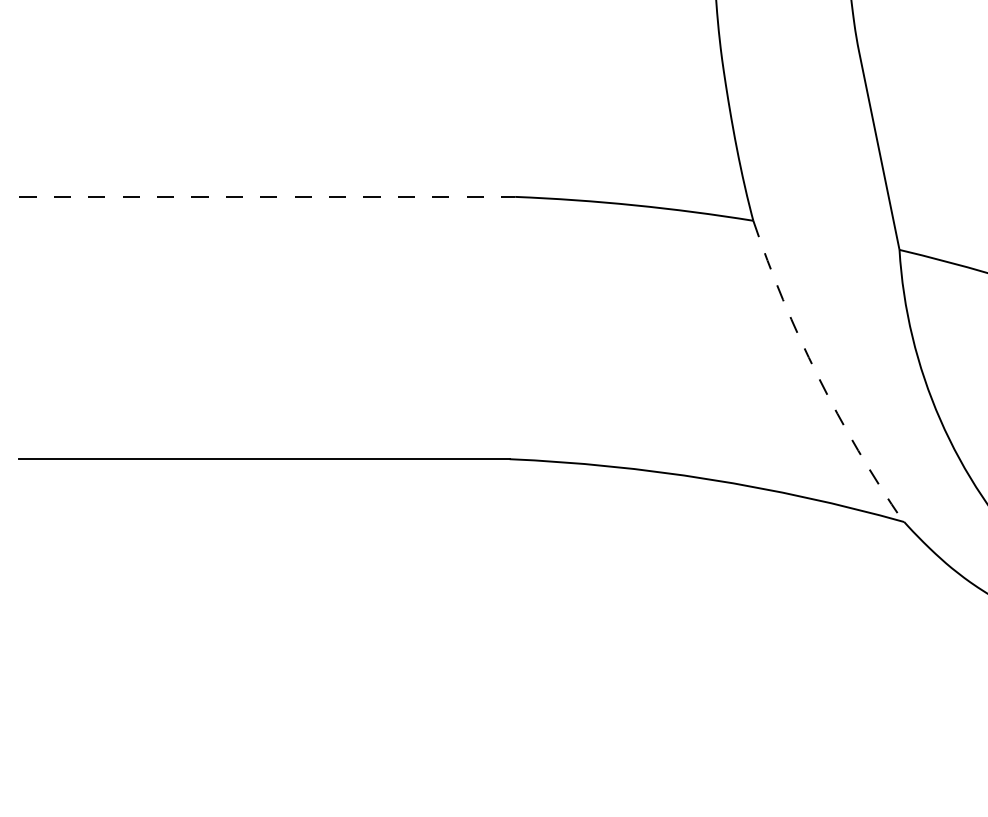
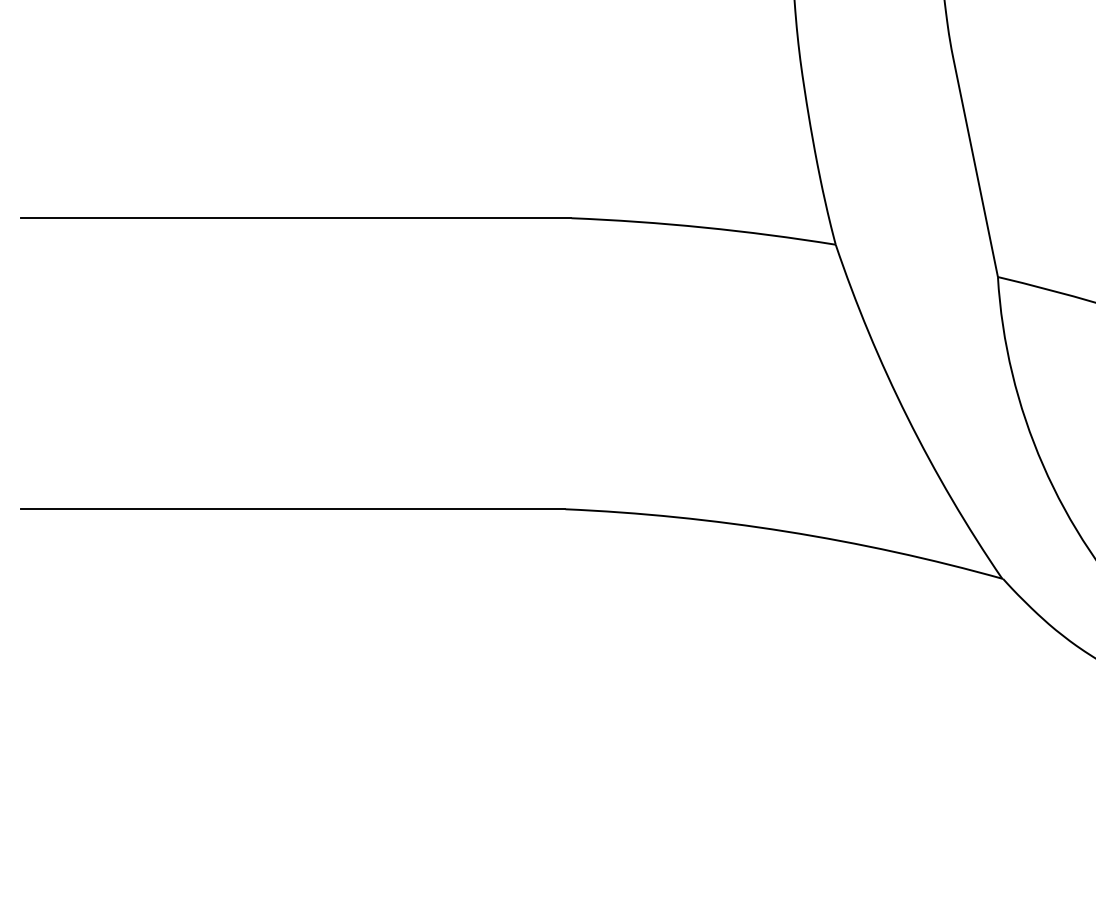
line: (267, 197) -> (296, 218), dashed -> solid
arc: (818, 376) -> (907, 417), dashed -> solid

